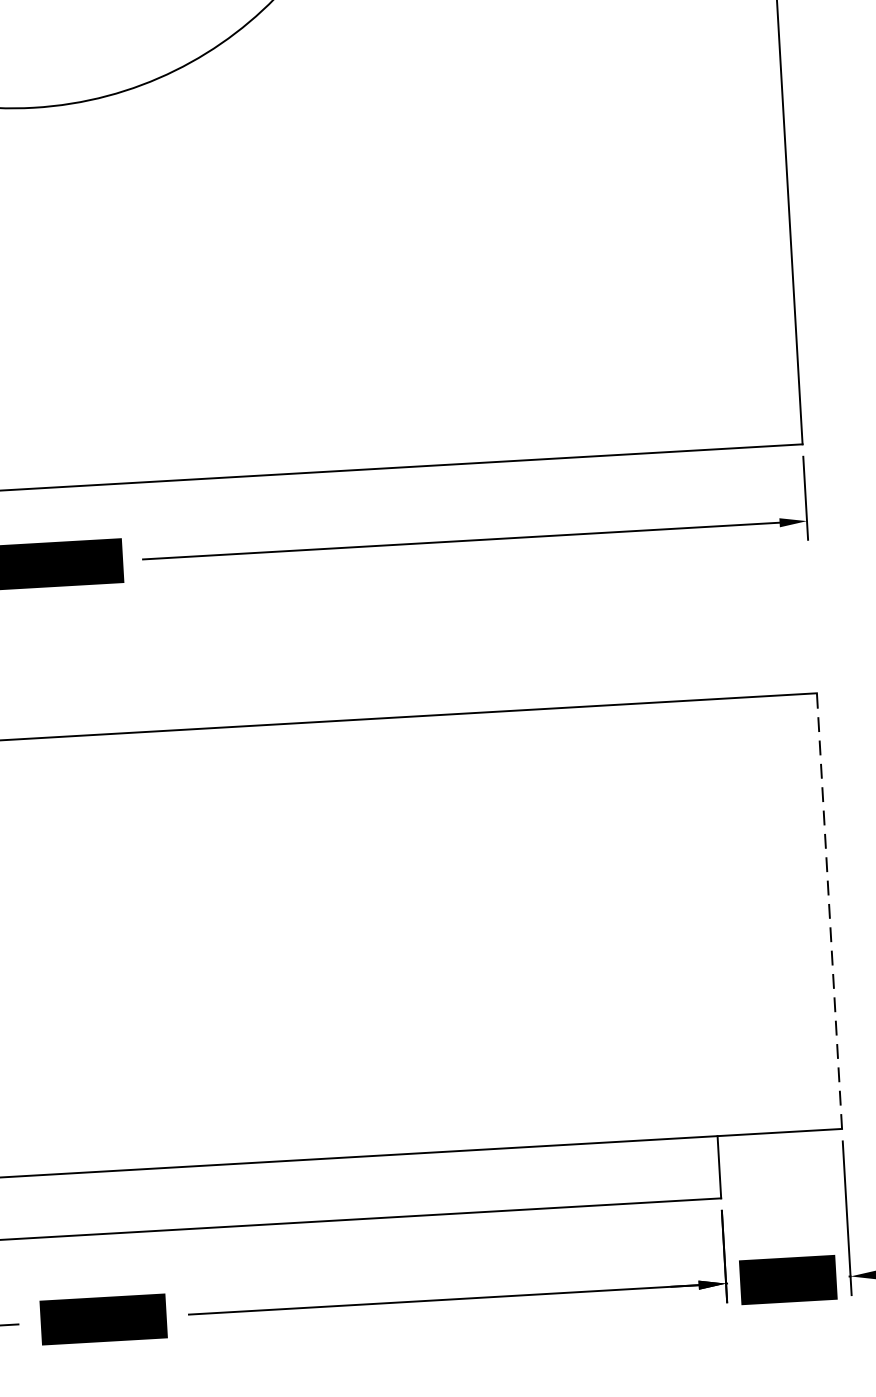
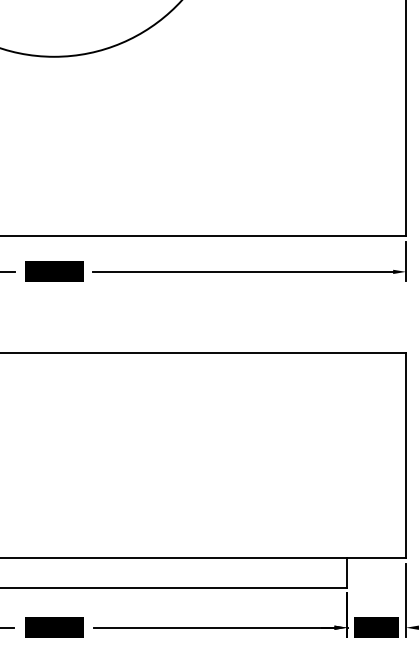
line: (830, 910) -> (406, 455), dashed -> solid

